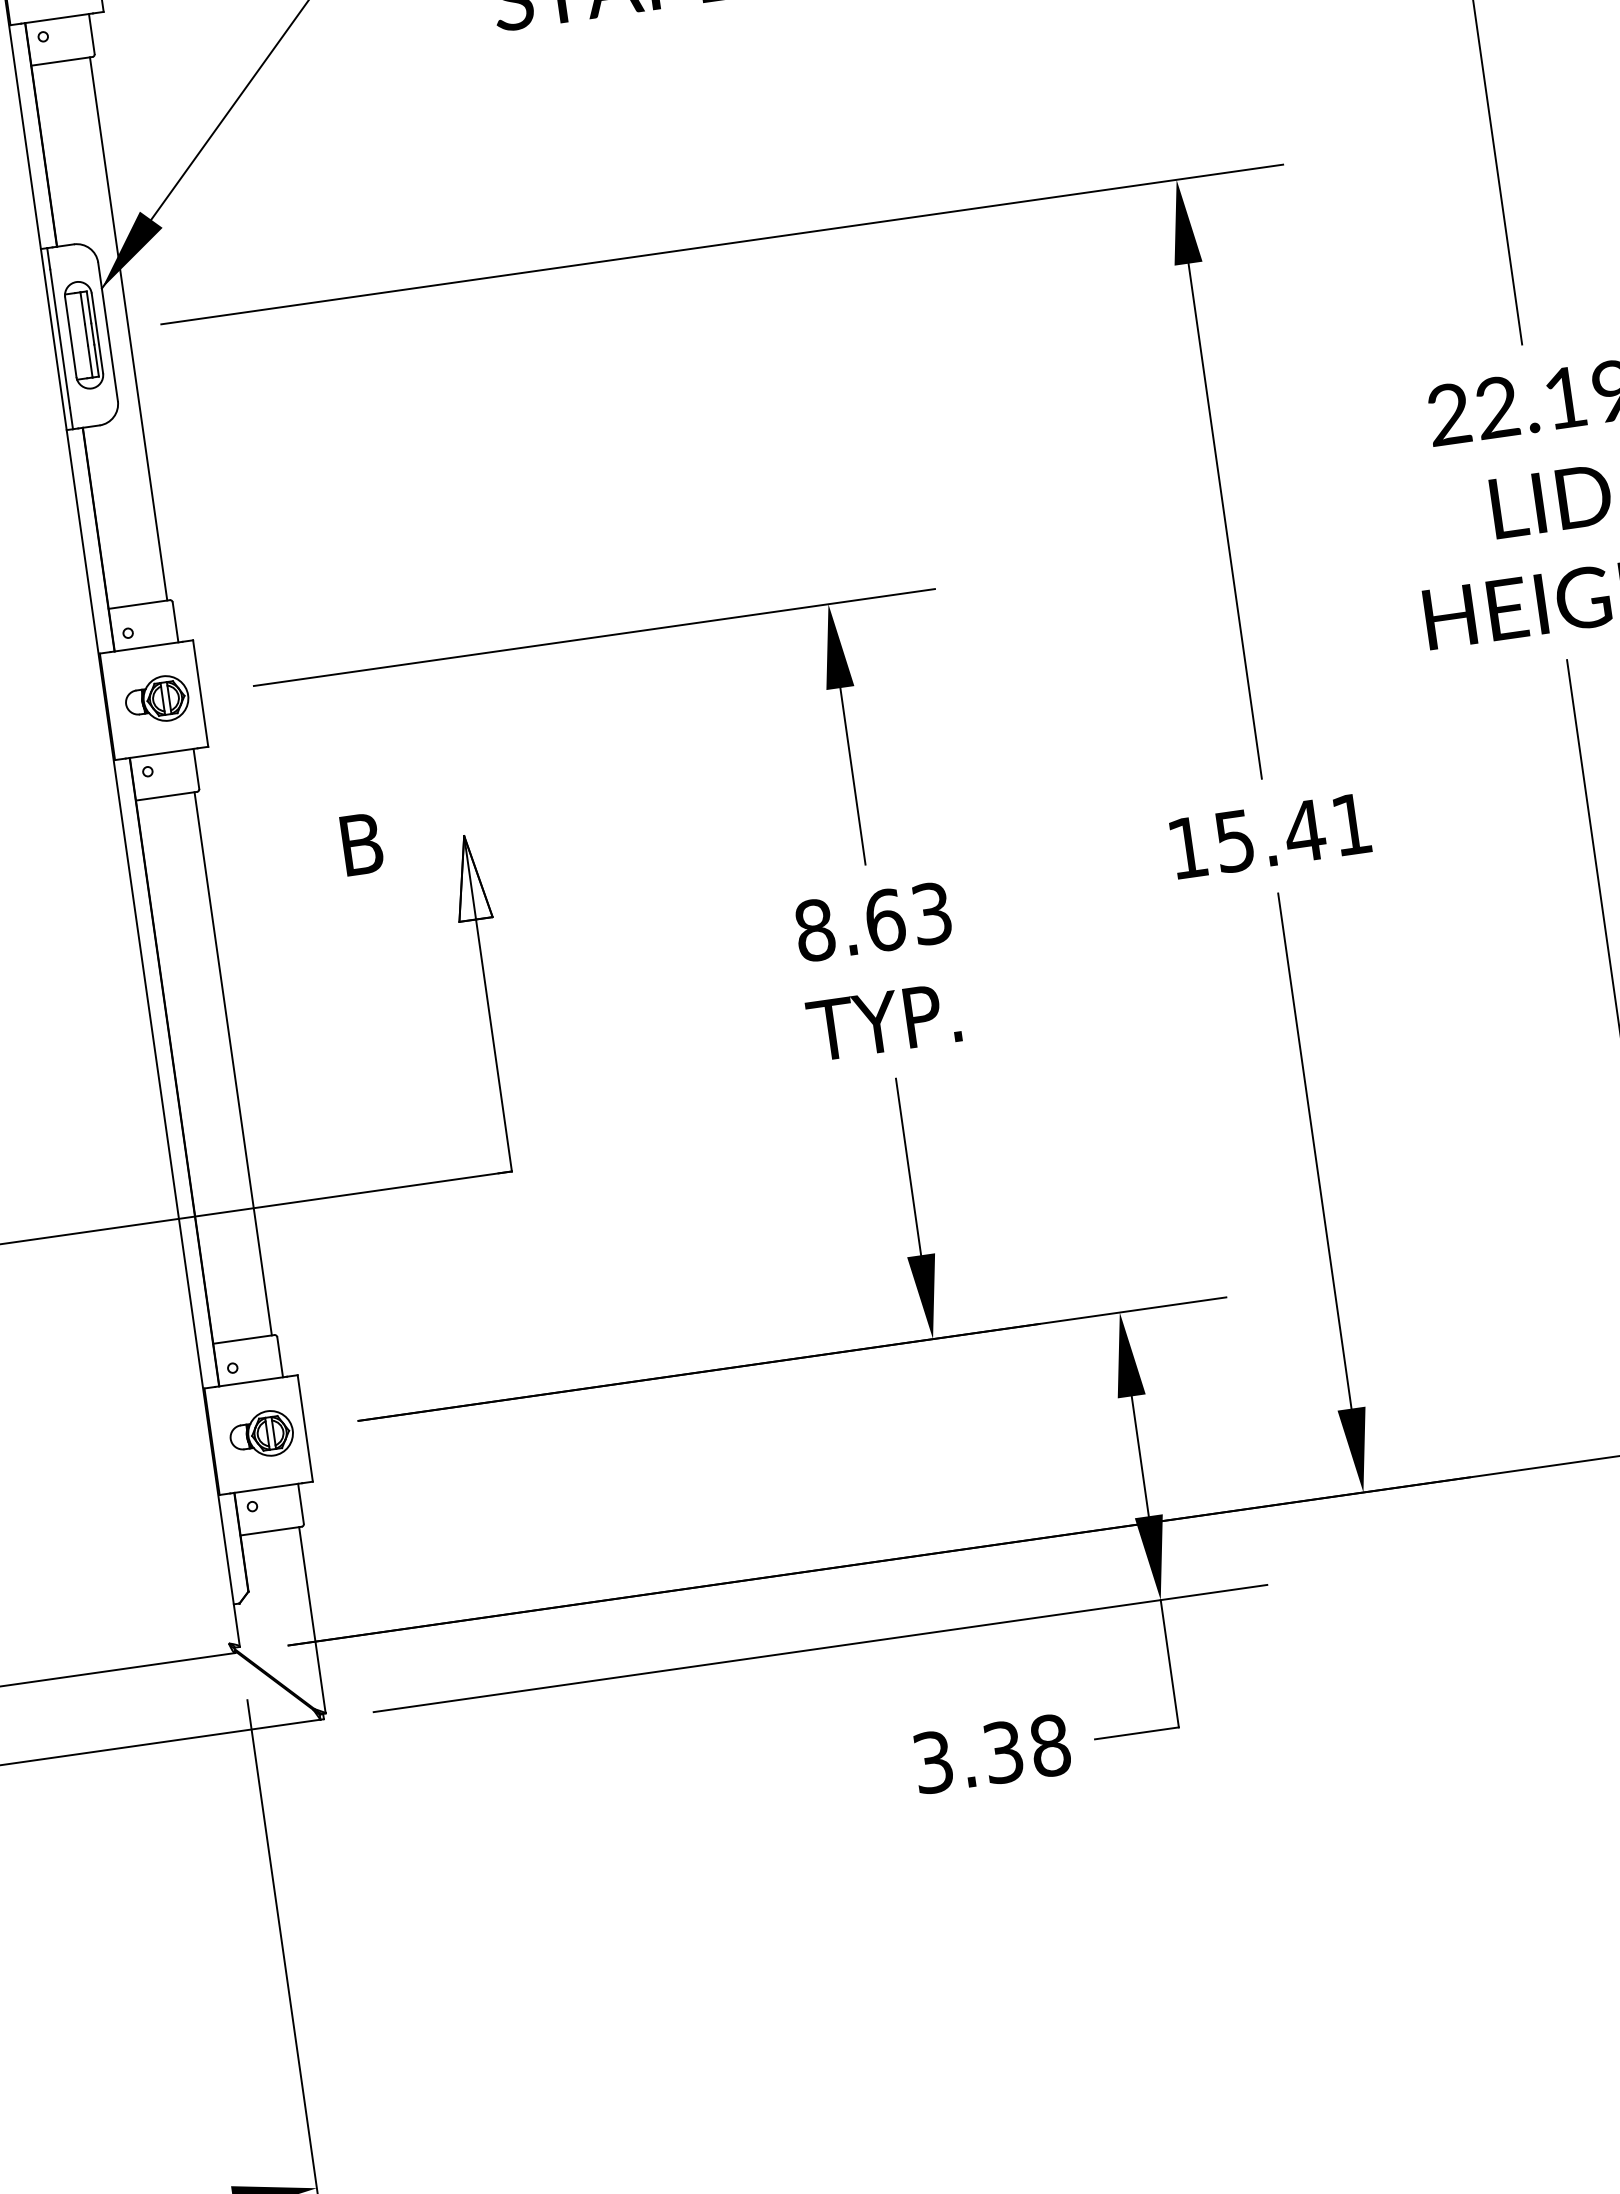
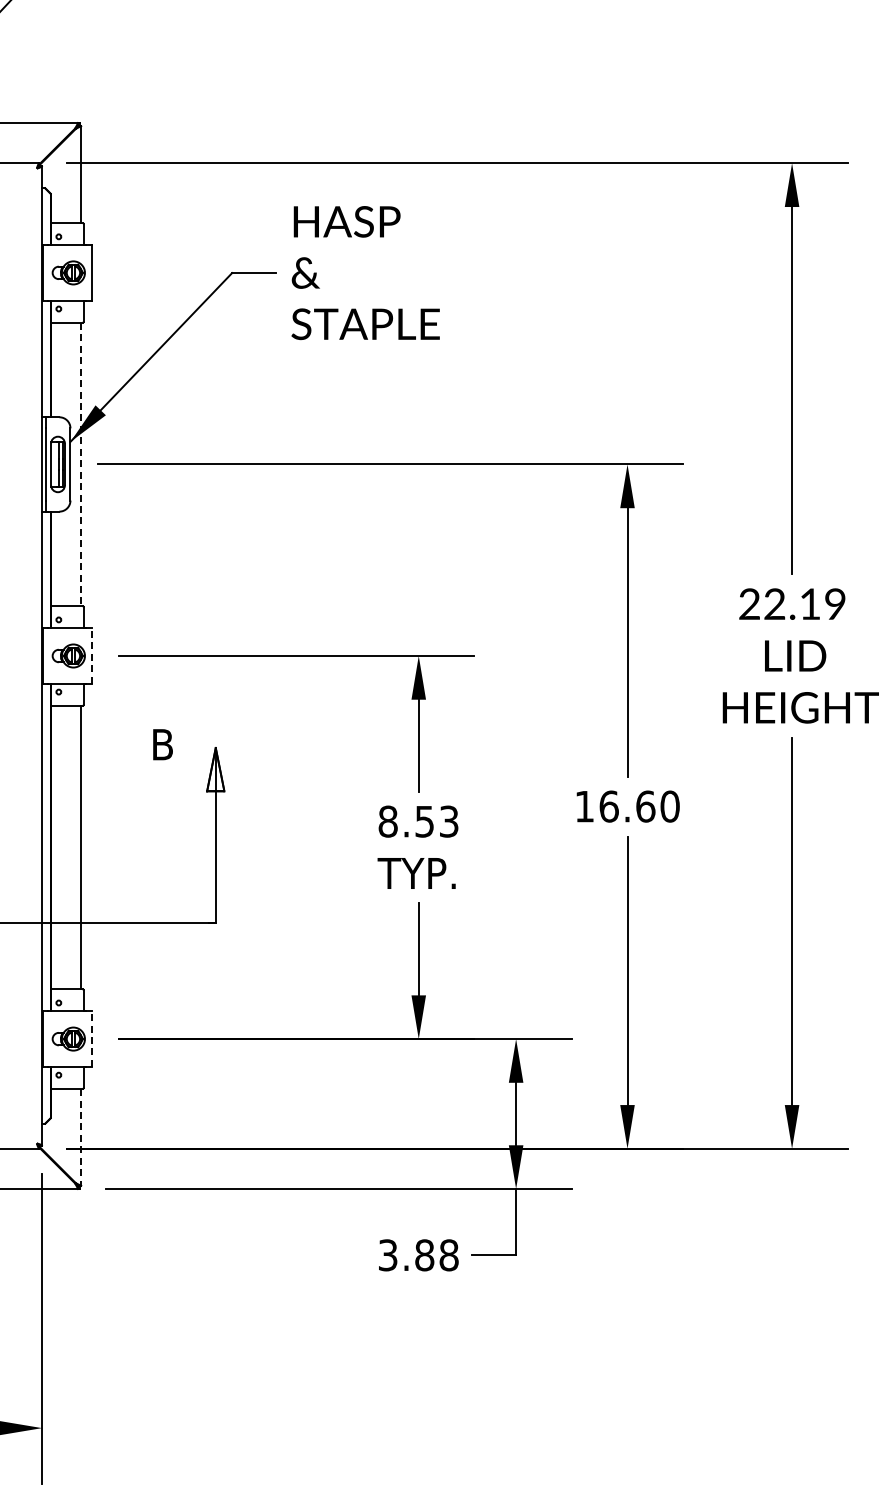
line: (129, 328) -> (81, 464), solid -> dashed
line: (200, 694) -> (91, 656), solid -> dashed
text: (1293, 832) -> (639, 806), 15.41 -> 16.60
text: (884, 920) -> (424, 821), 8.63 -> 8.53
line: (305, 1429) -> (91, 1039), solid -> dashed
line: (312, 1619) -> (81, 1137), solid -> dashed
text: (1003, 1752) -> (424, 1255), 3.38 -> 3.88

